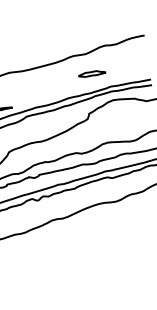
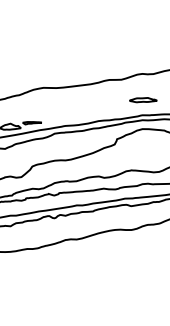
part: (92, 74) -> (143, 100), moved

